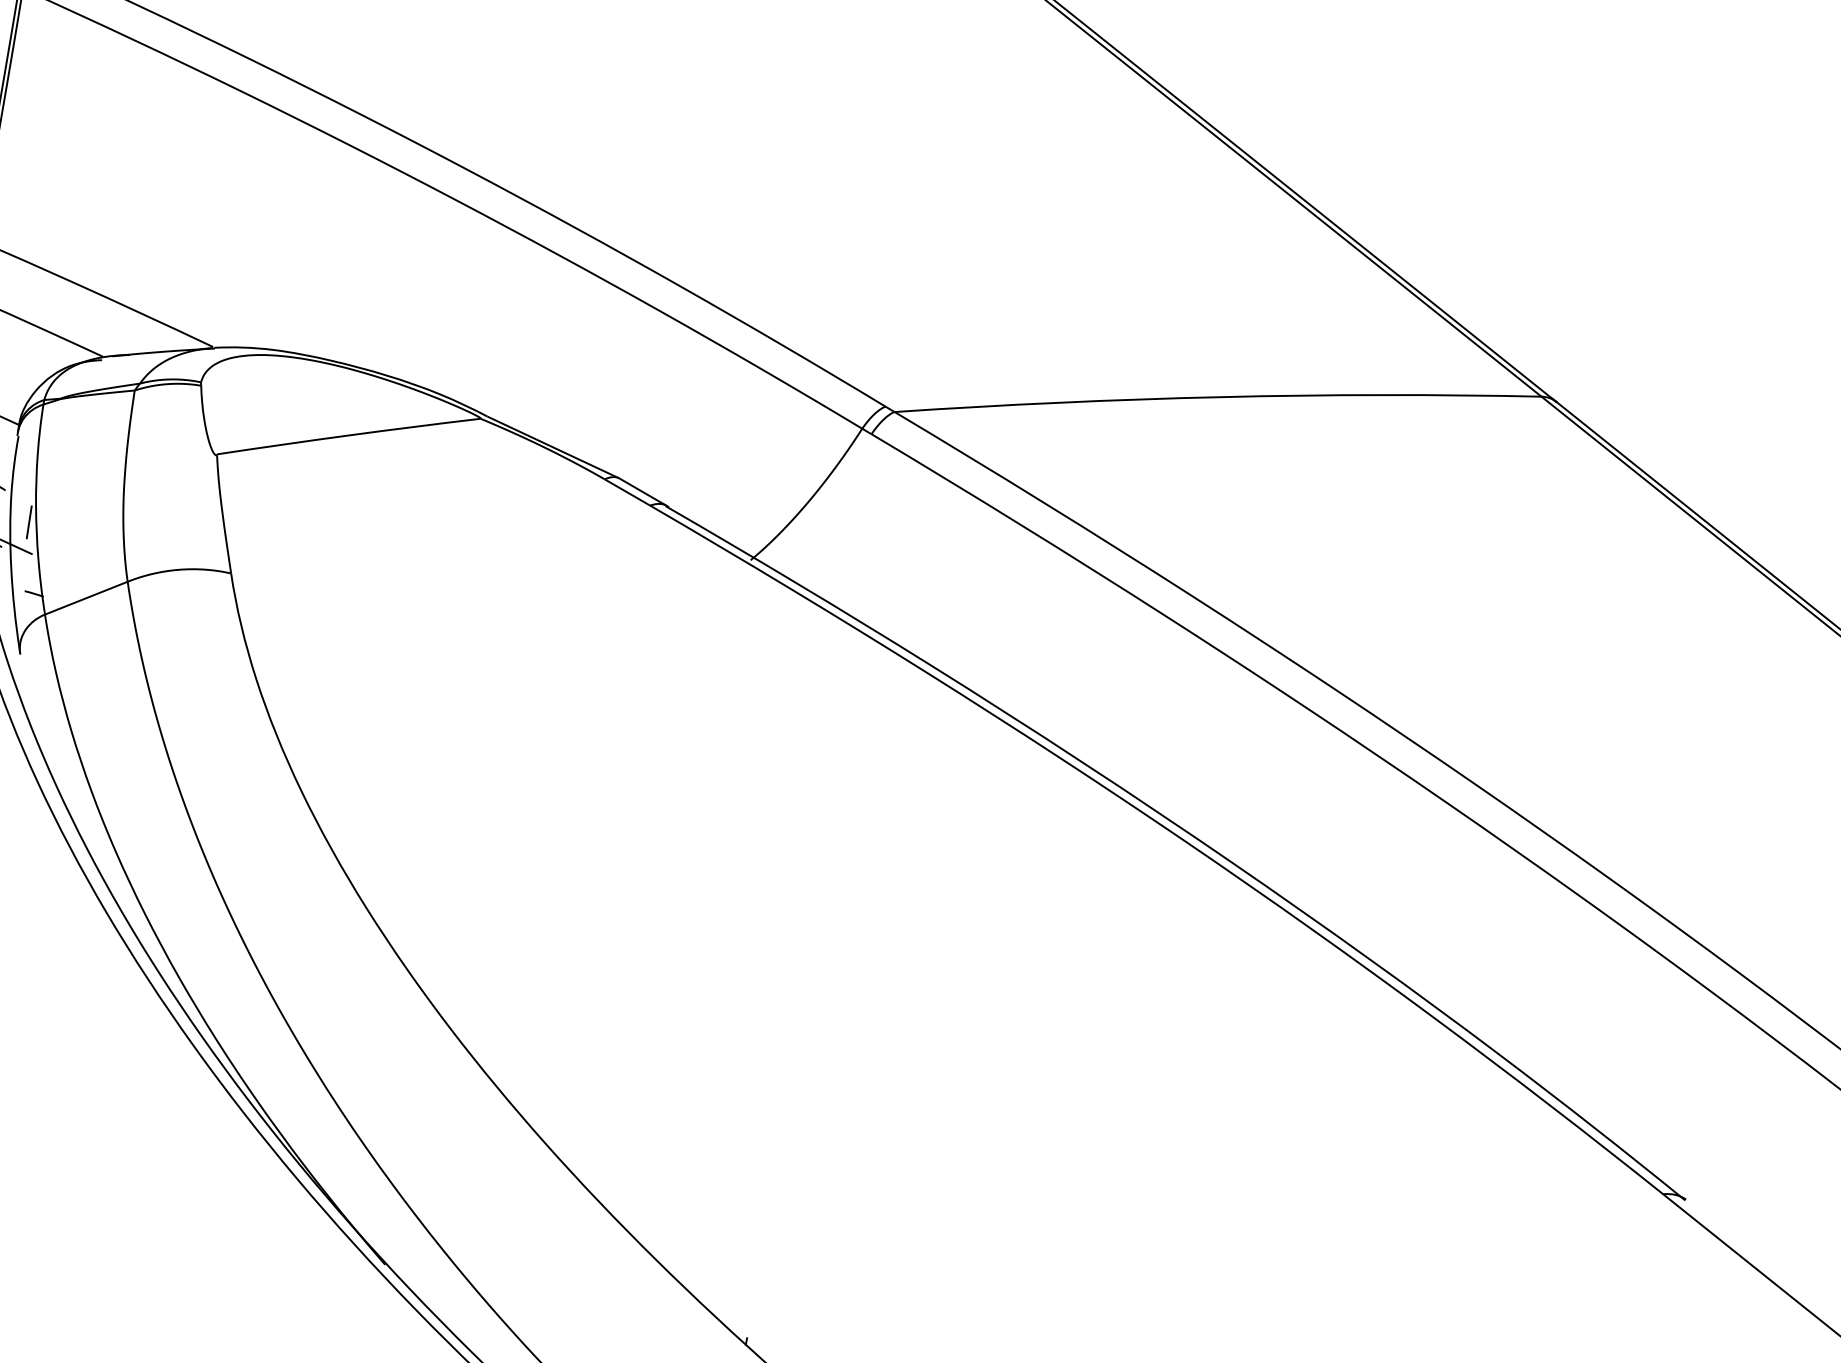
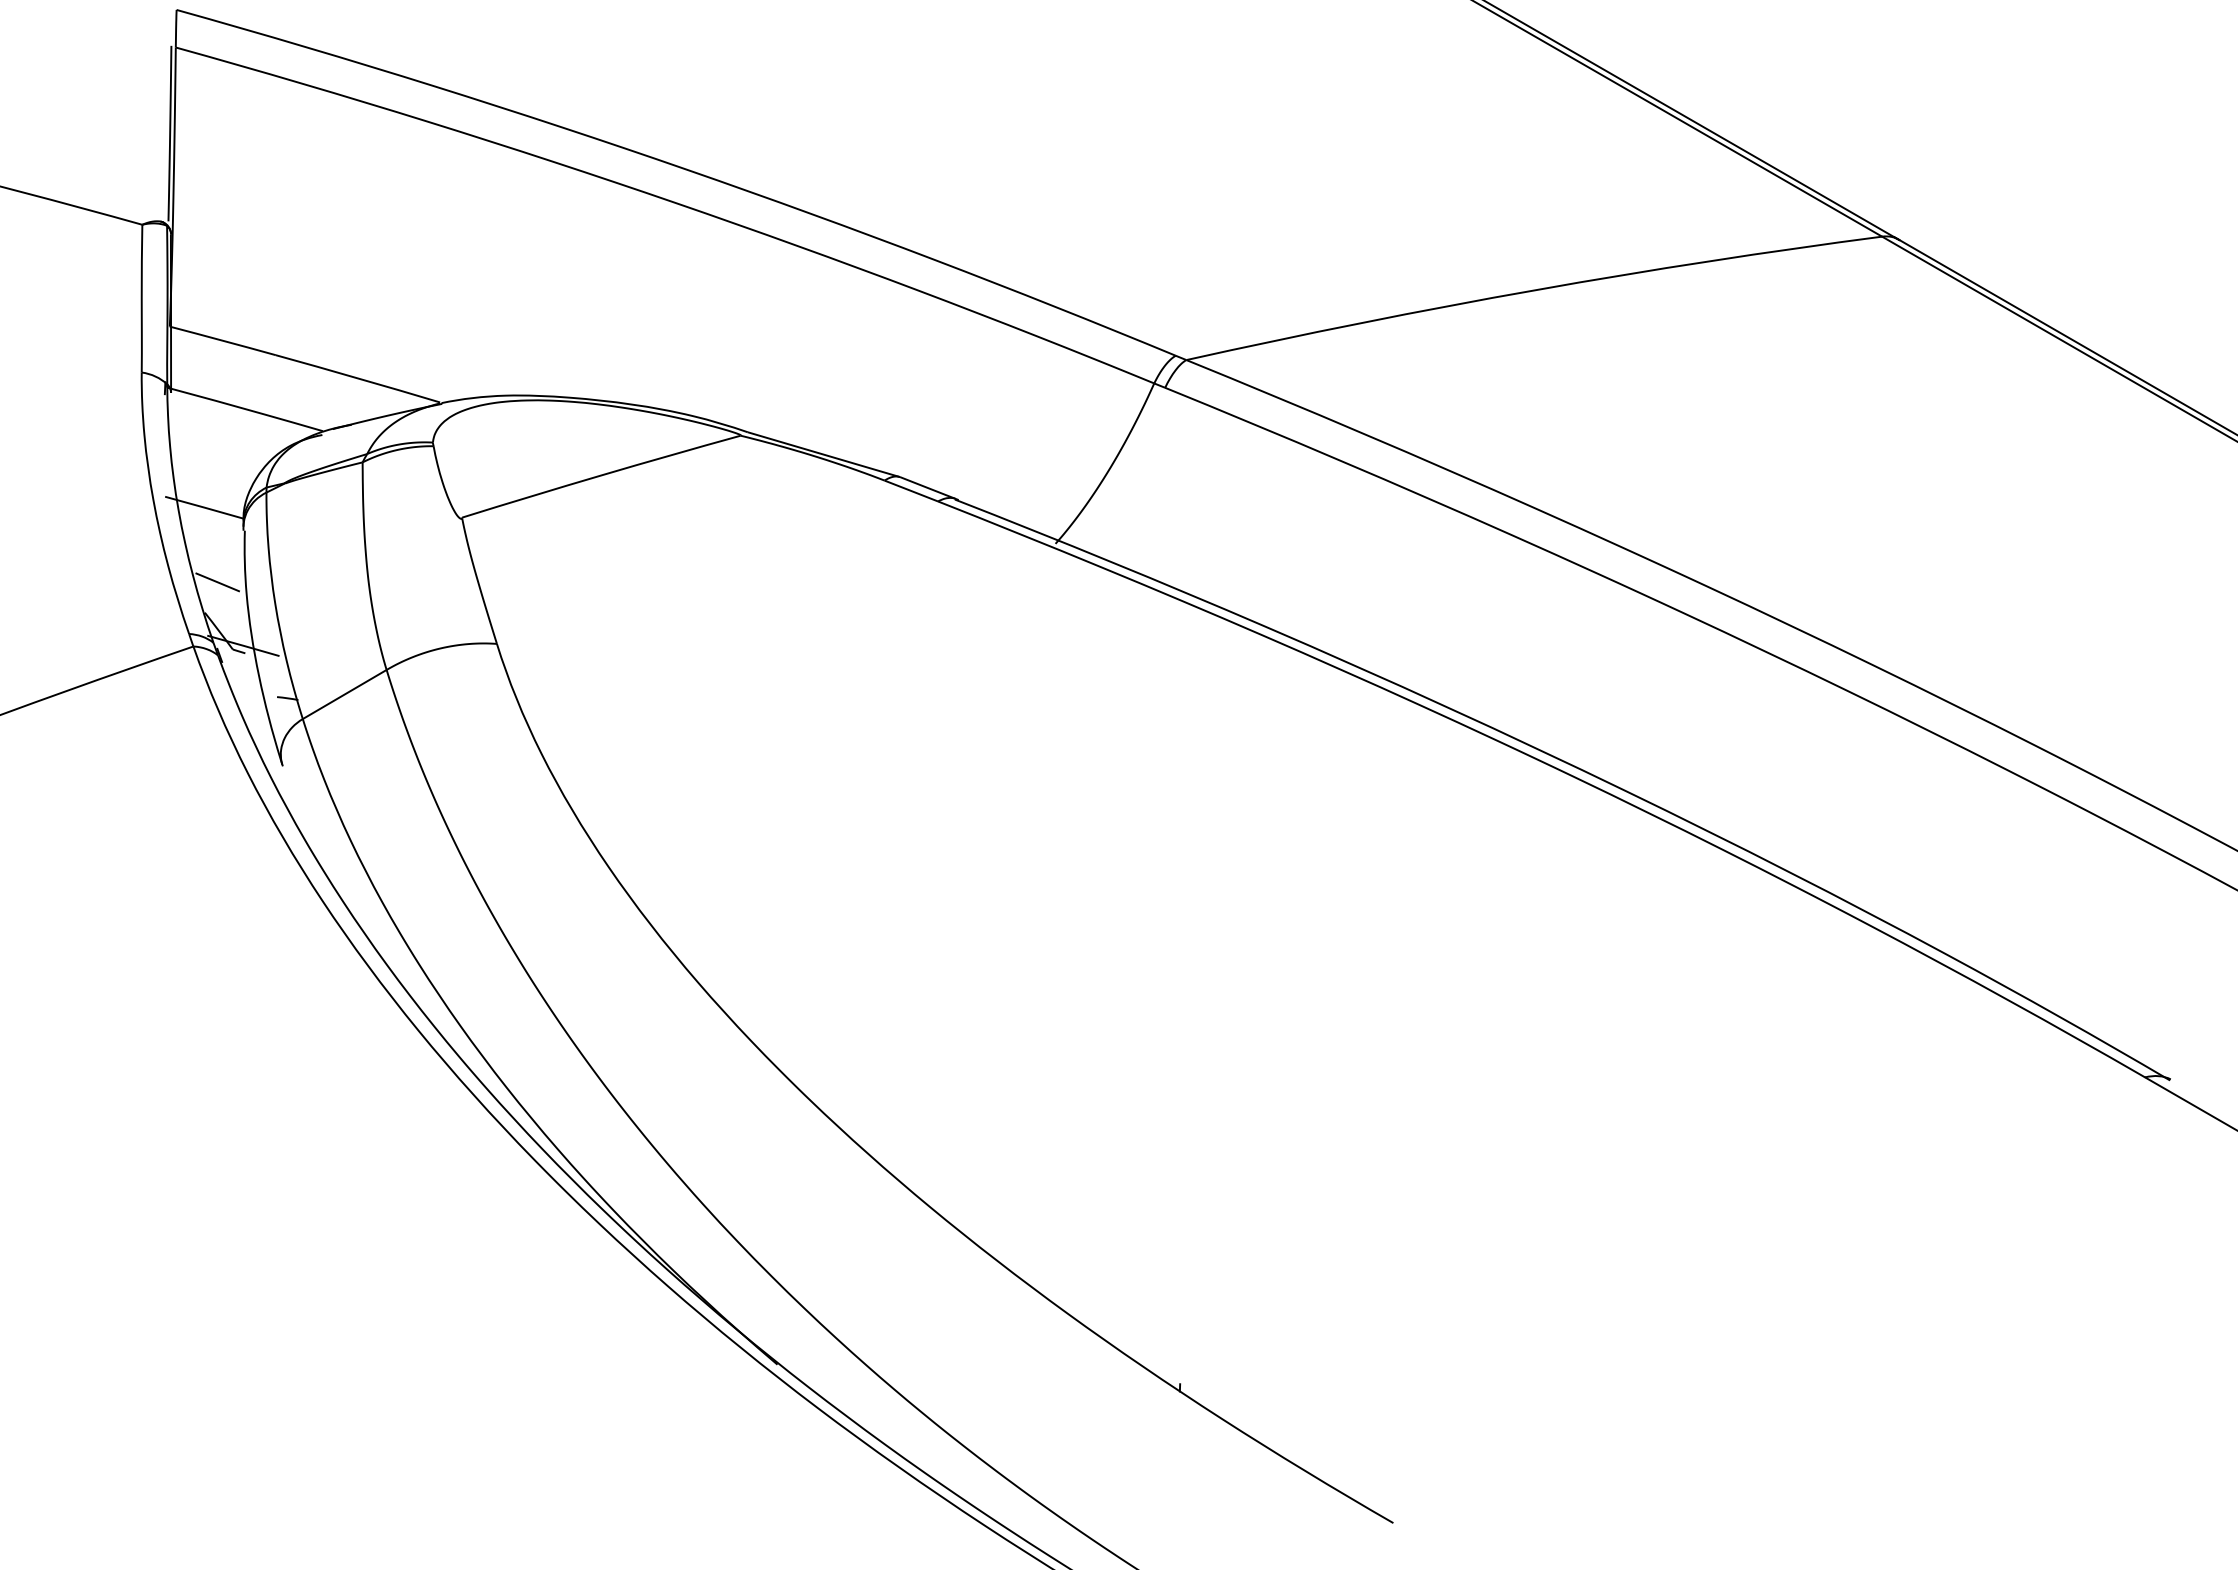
line: (29, 521) -> (270, 621), removed

